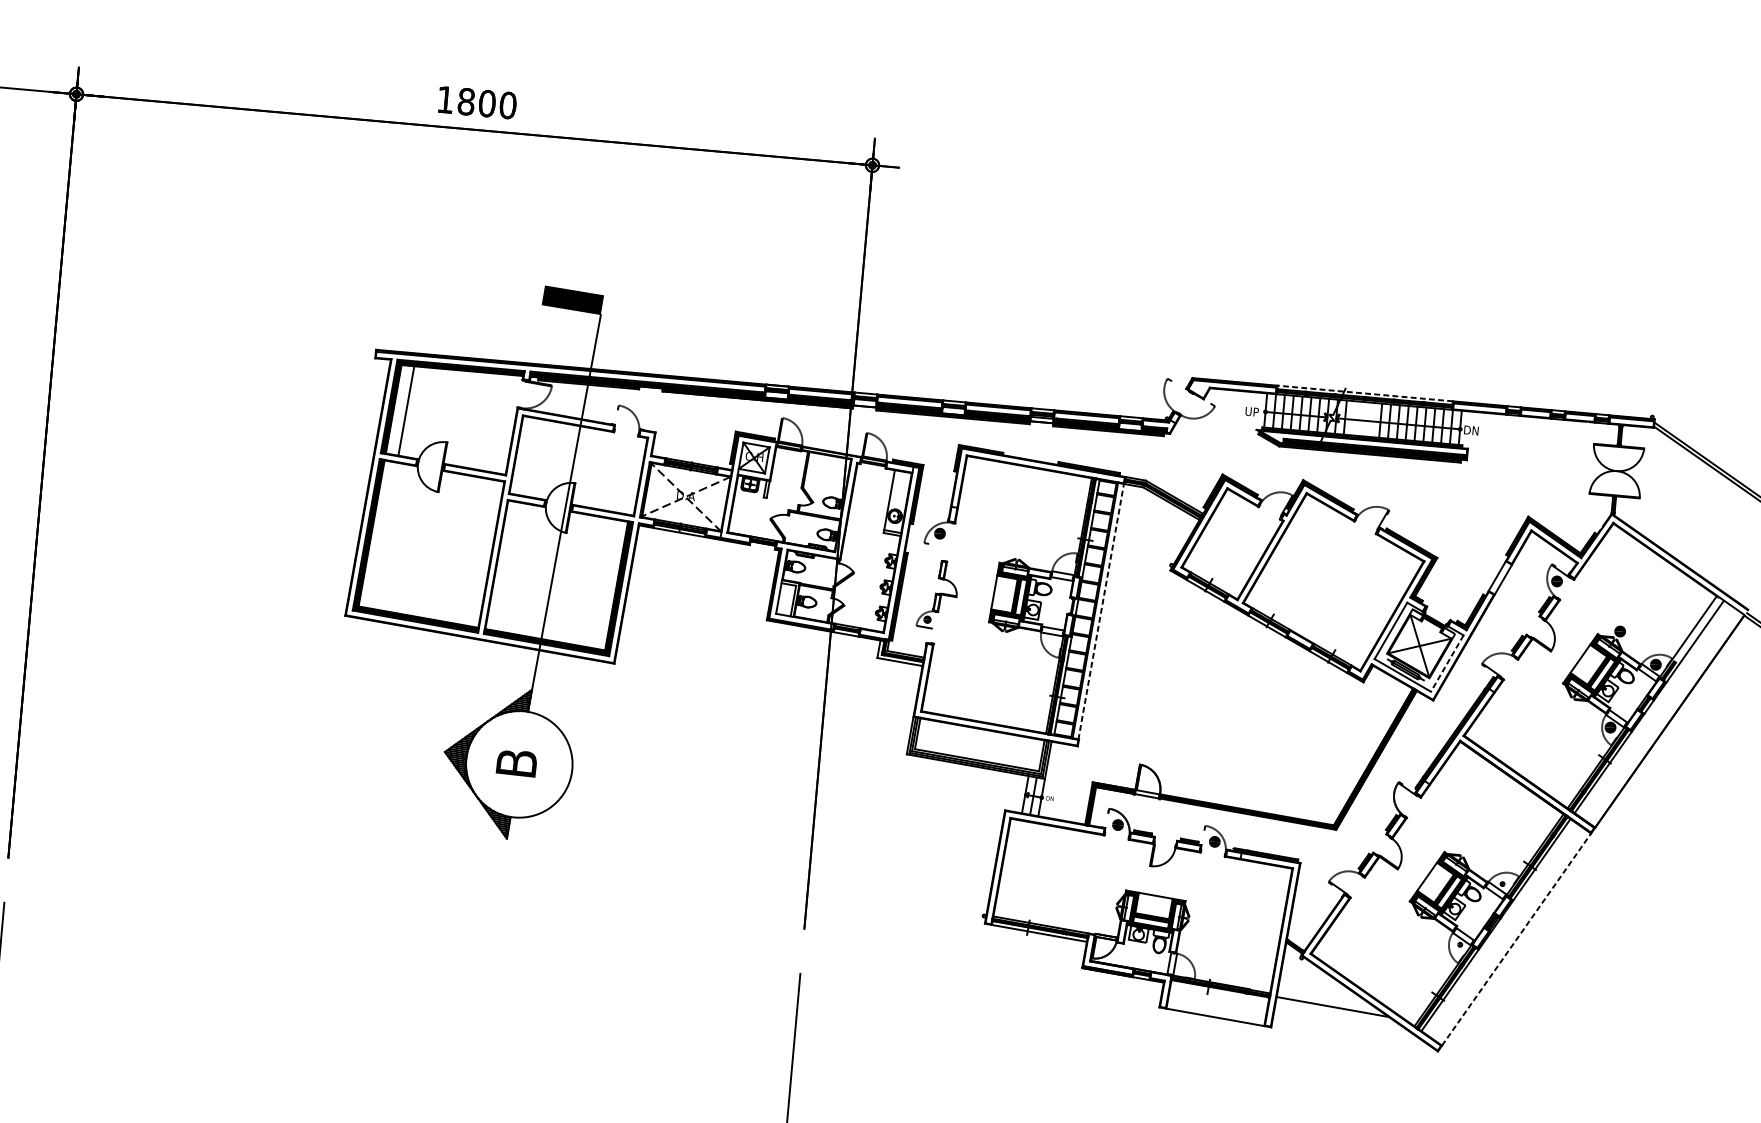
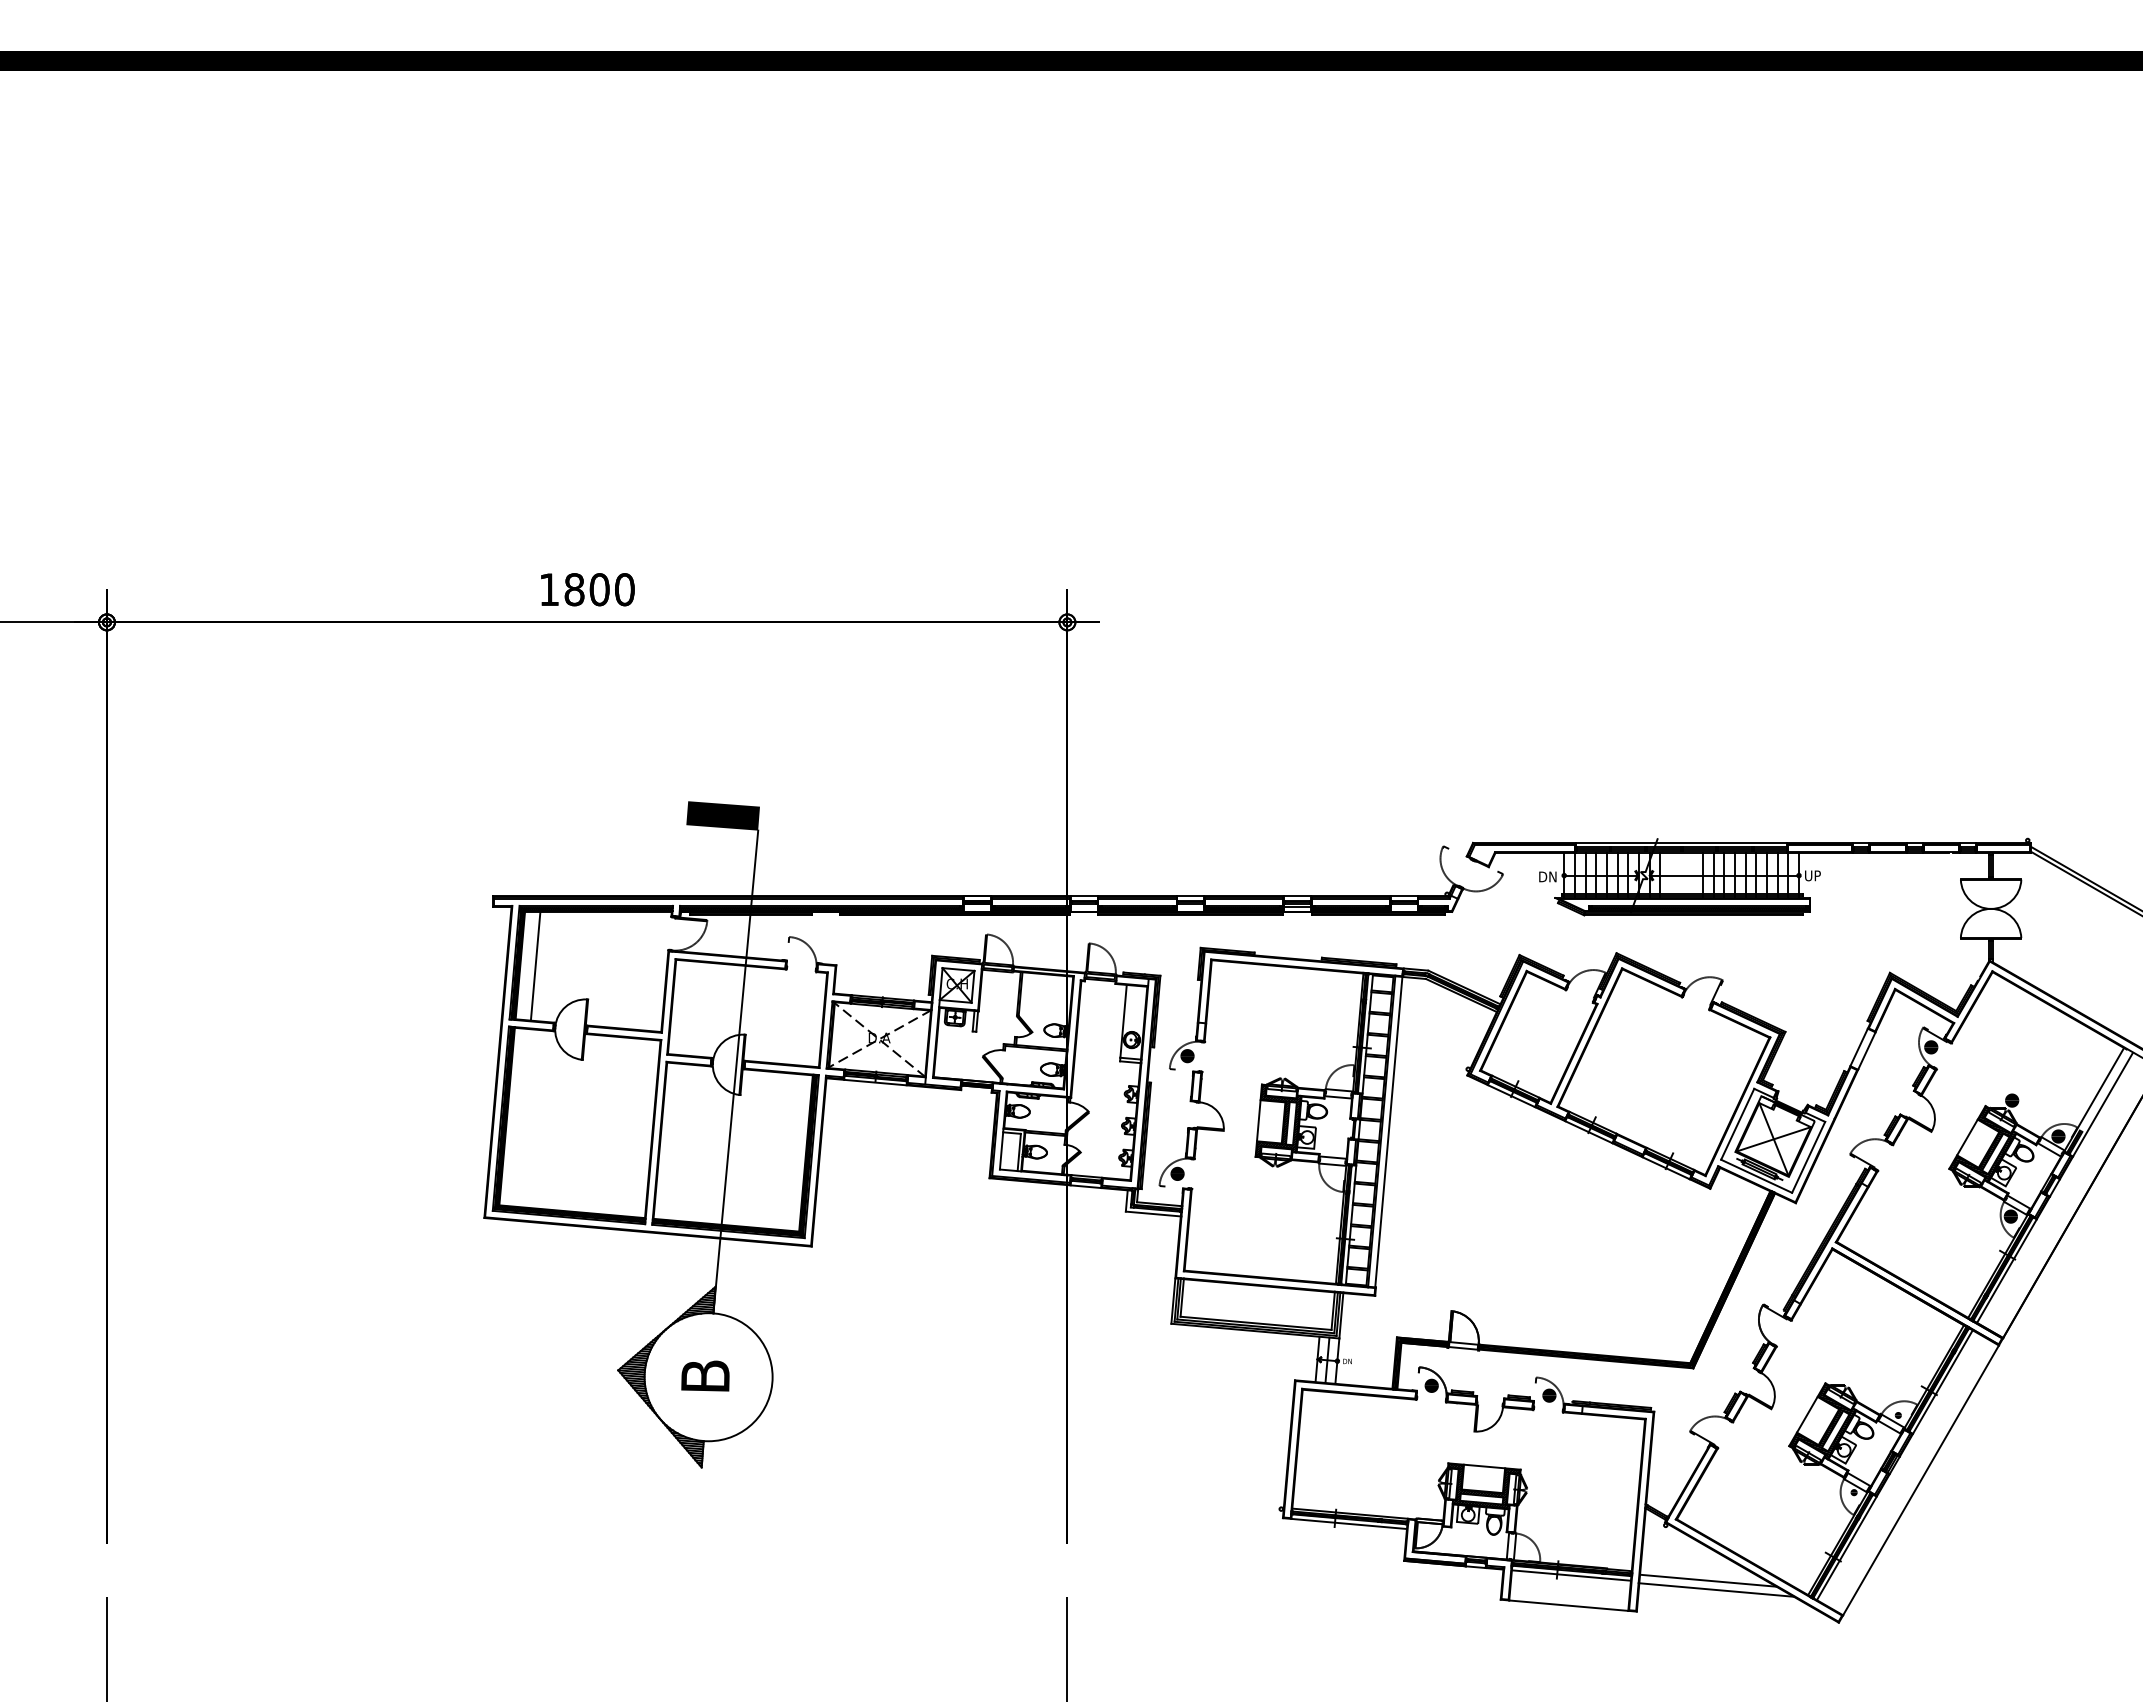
line: (1365, 393) -> (1681, 842), dashed -> solid
text: (1251, 411) -> (1547, 876), UP -> DN
text: (1471, 430) -> (1812, 875), DN -> UP
part: (937, 593) -> (1191, 1128), size x1.43
line: (1100, 611) -> (1388, 1132), dashed -> solid
line: (1447, 663) -> (1808, 1157), dashed -> solid
line: (1516, 939) -> (1921, 1480), dashed -> solid
line: (1218, 992) -> (1570, 1575), added
line: (1338, 1014) -> (1716, 1589), added

